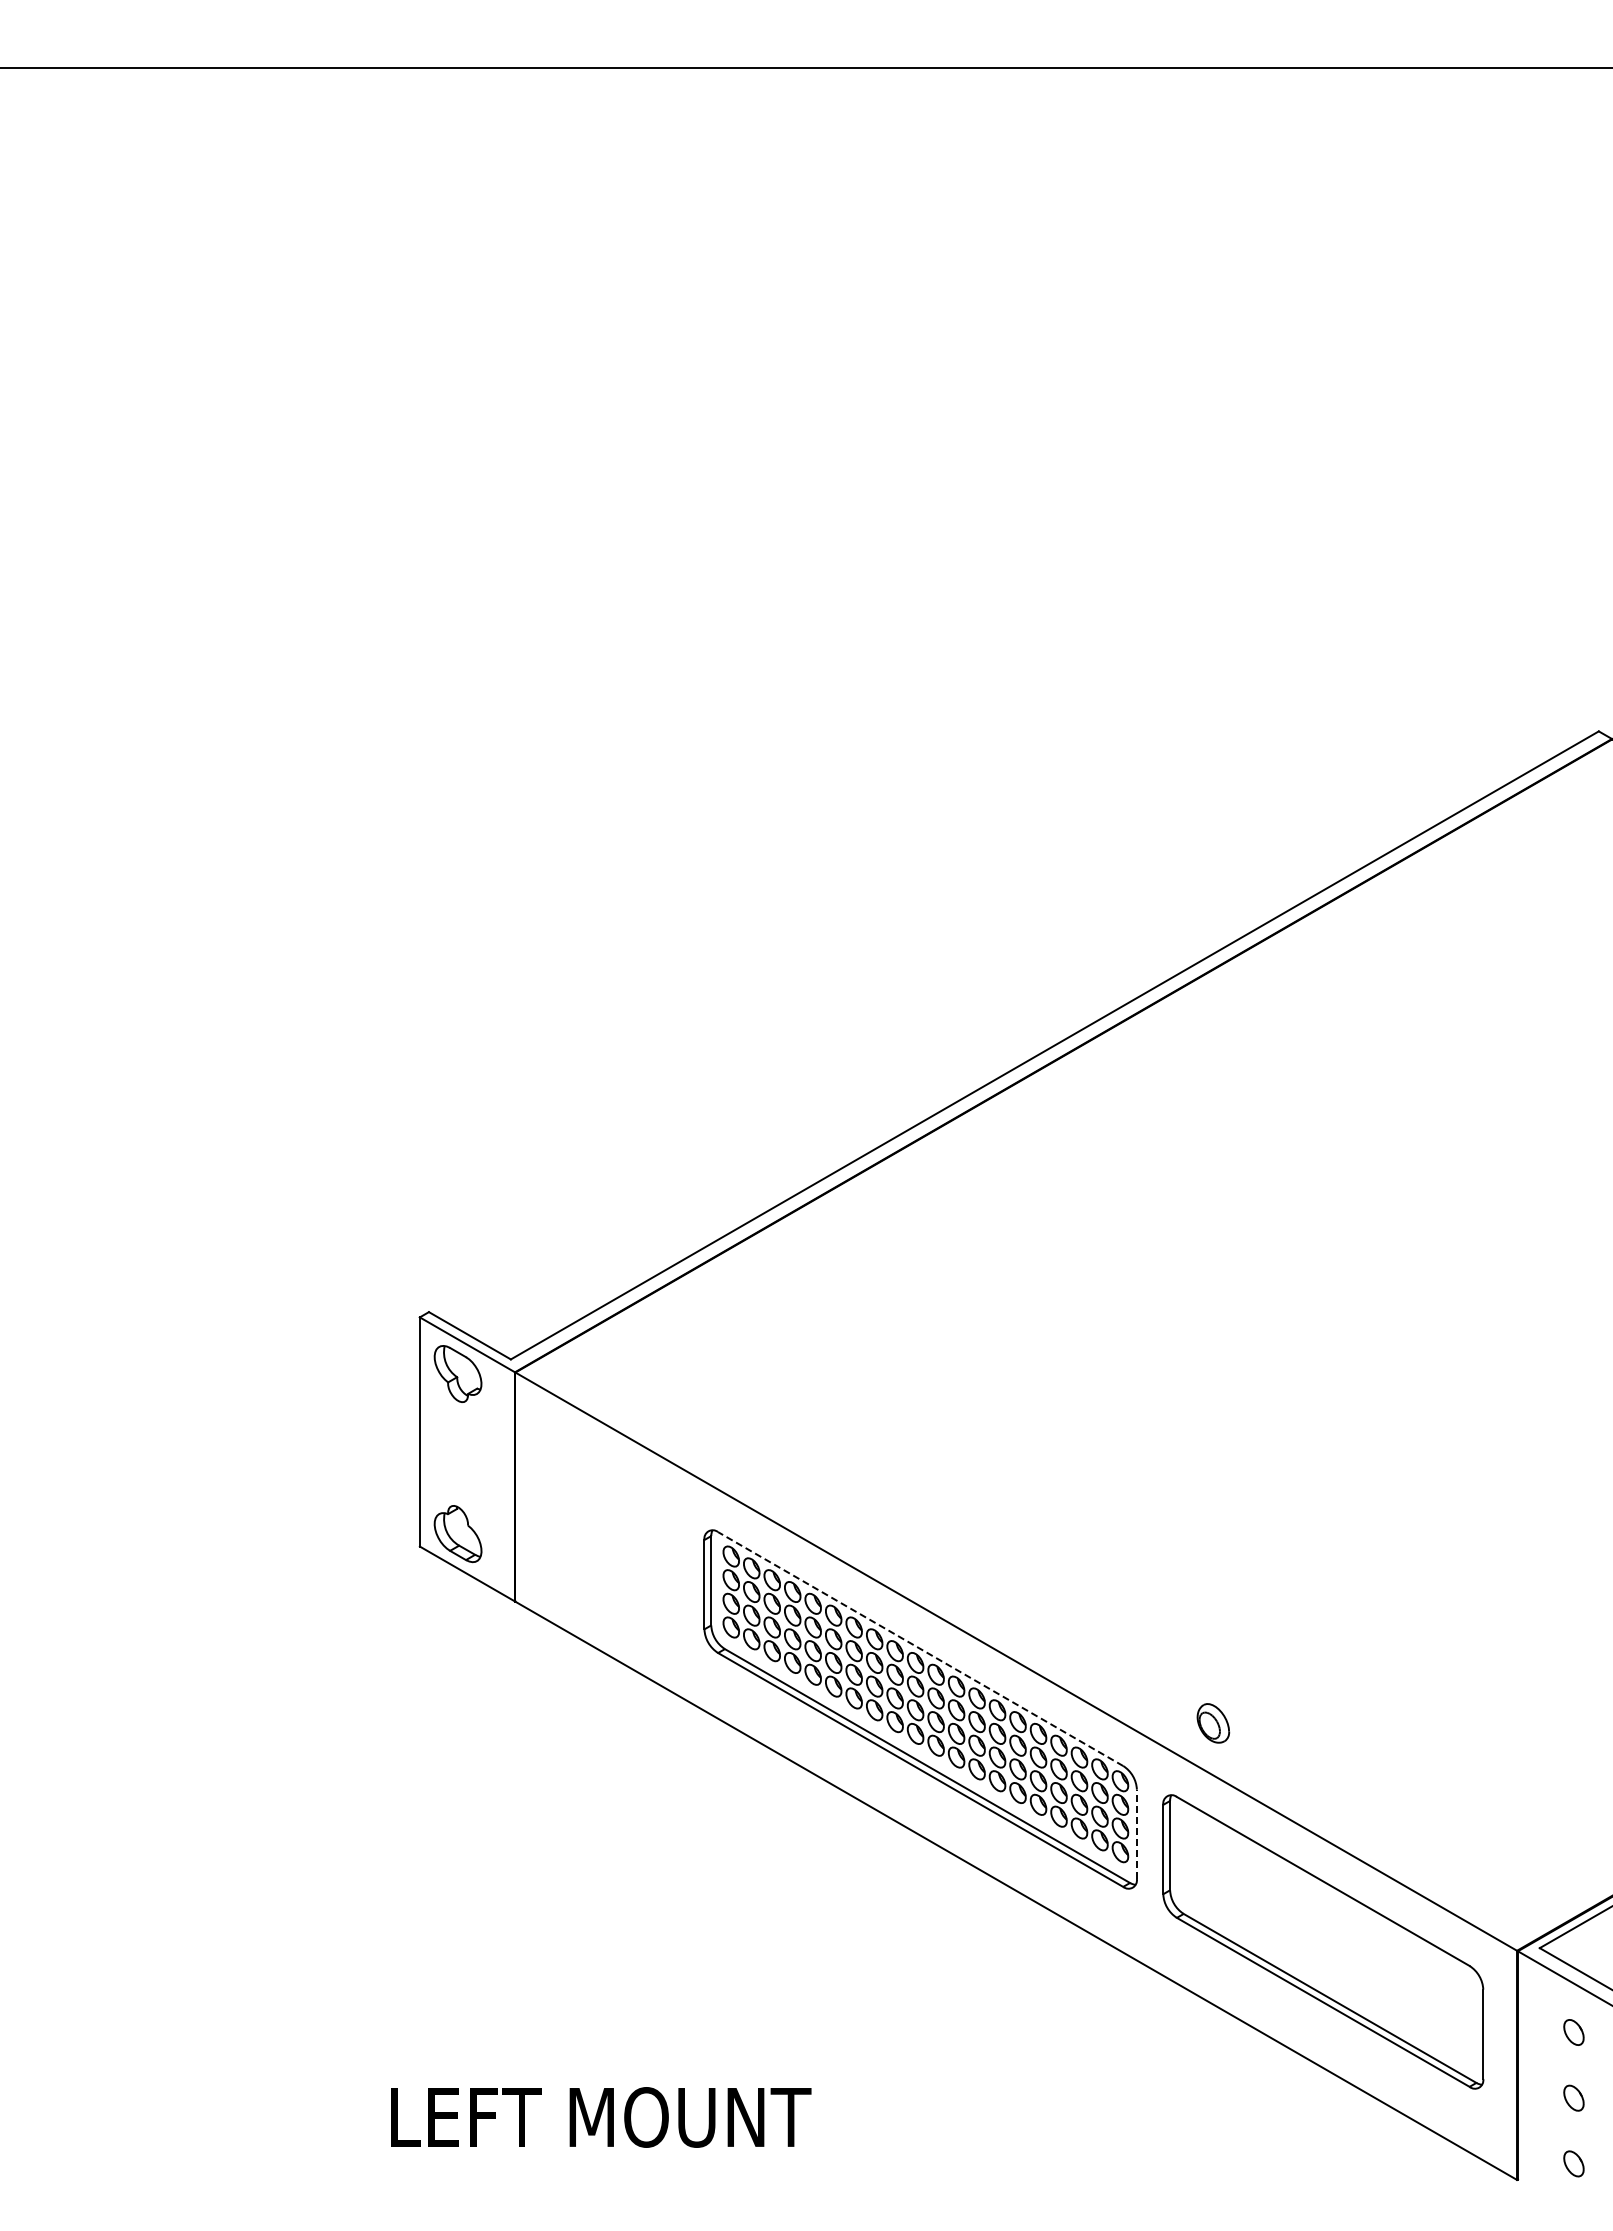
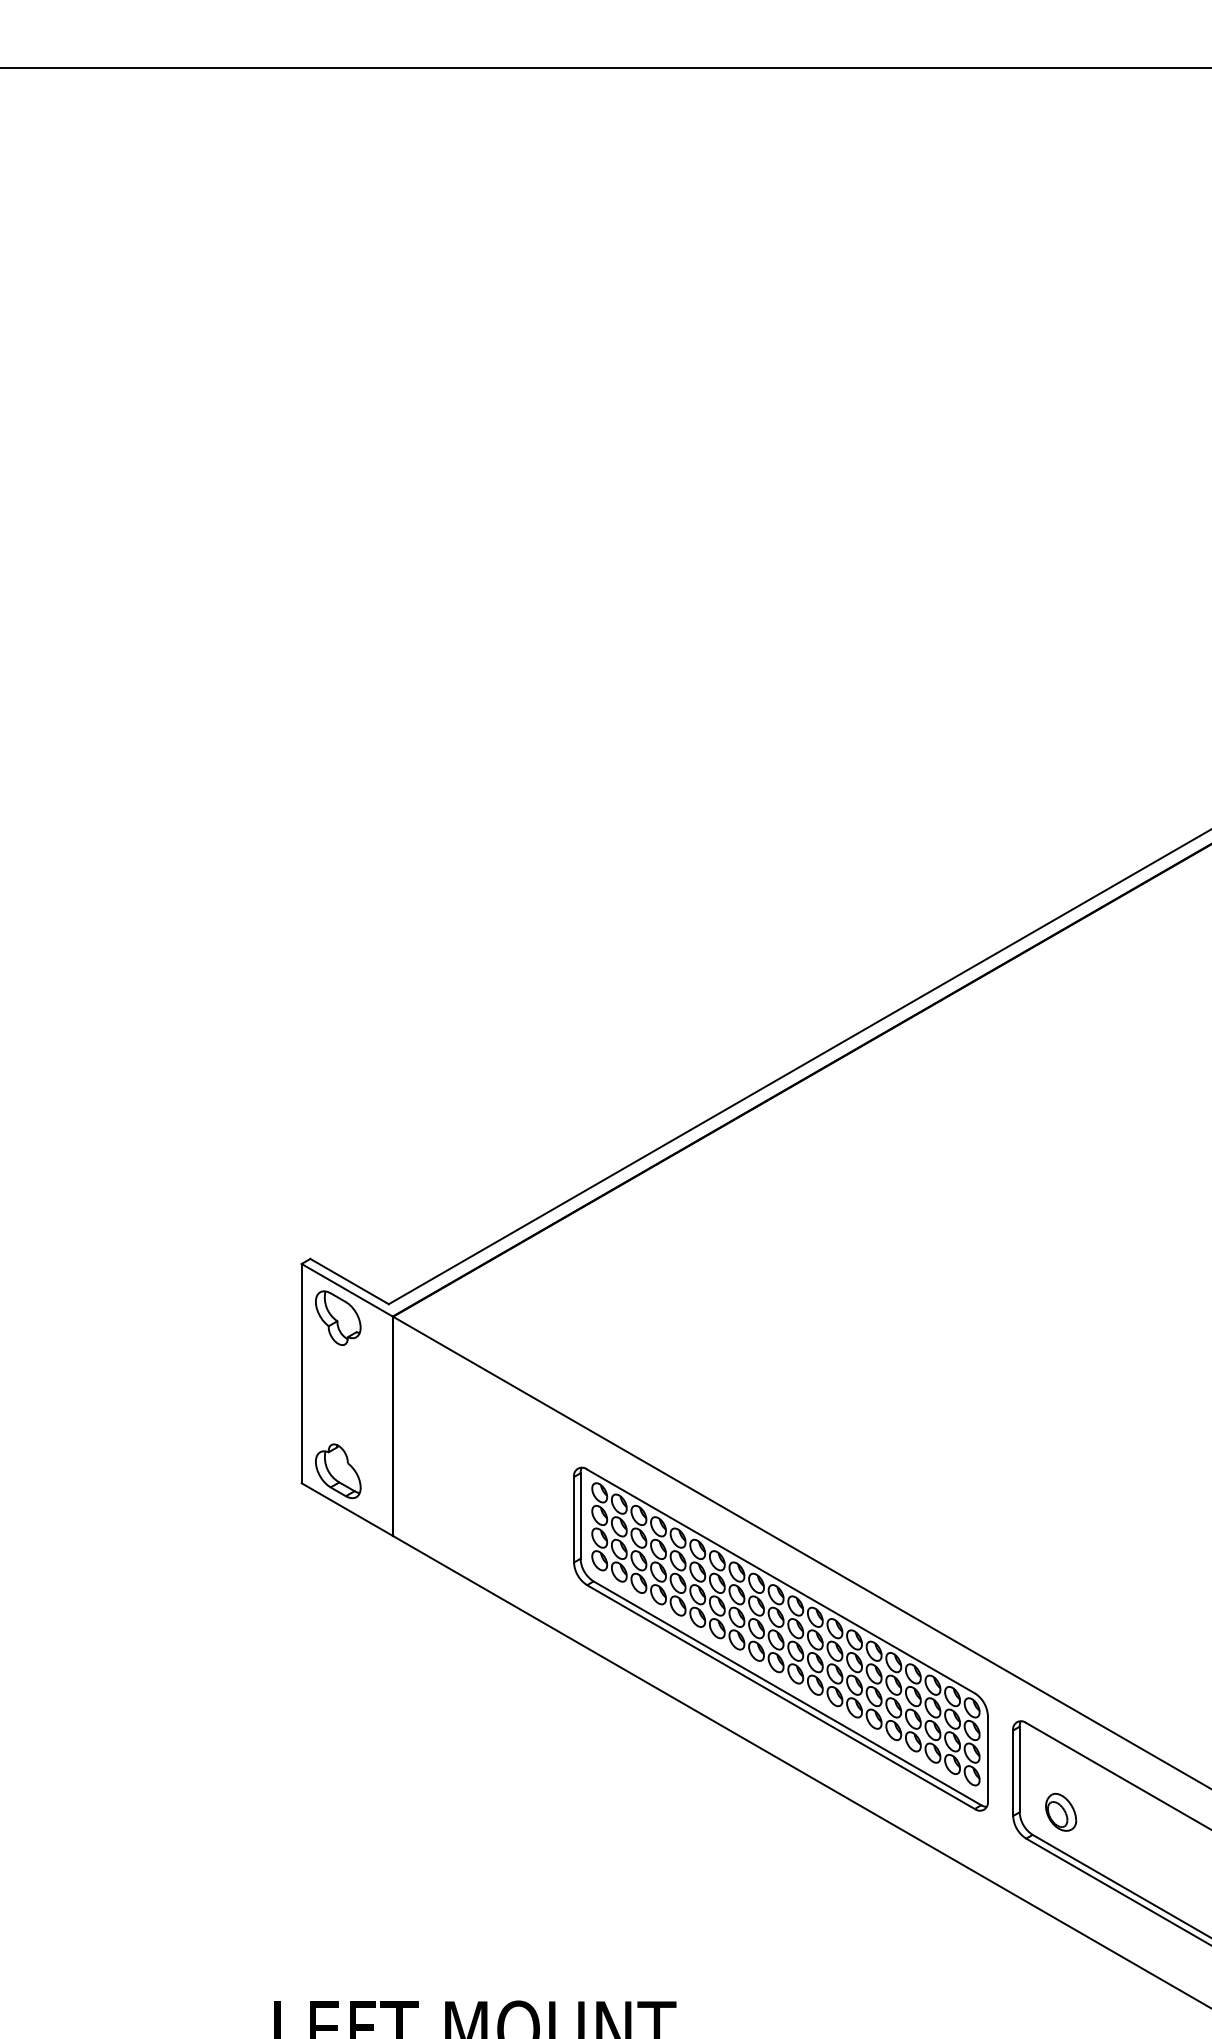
line: (920, 1649) -> (780, 1581), dashed -> solid
part: (1213, 1723) -> (1061, 1812), moved
line: (1136, 1834) -> (987, 1758), dashed -> solid

